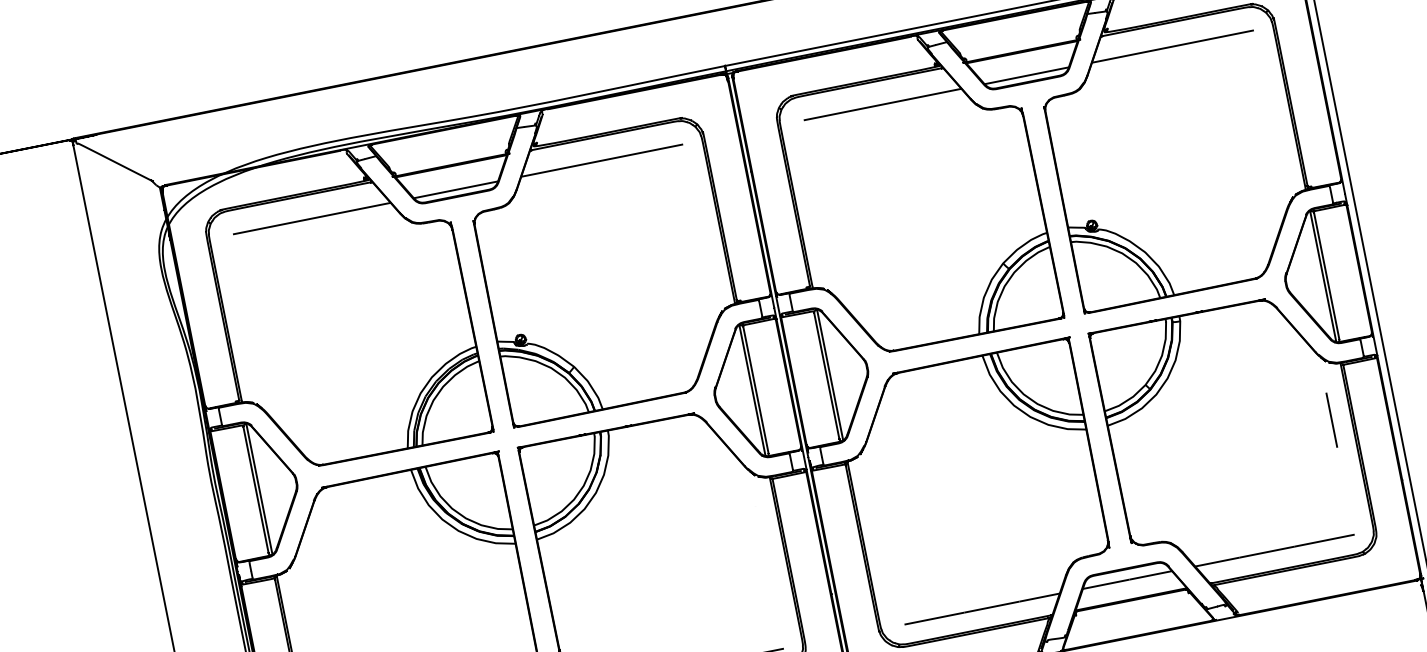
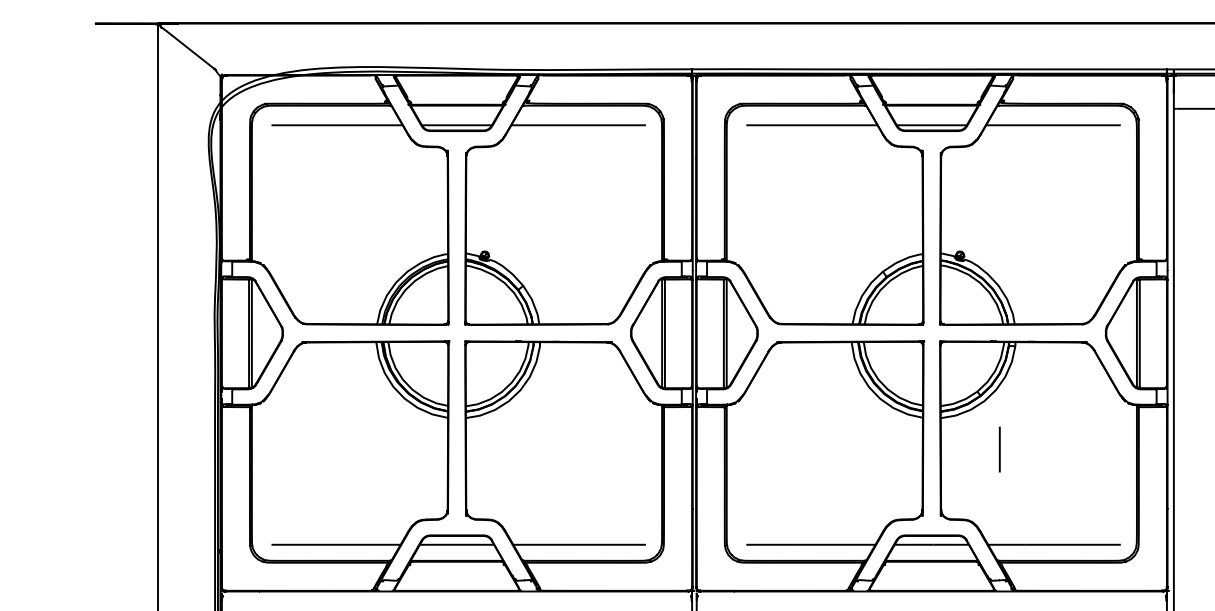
line: (1331, 420) -> (999, 449), moved

